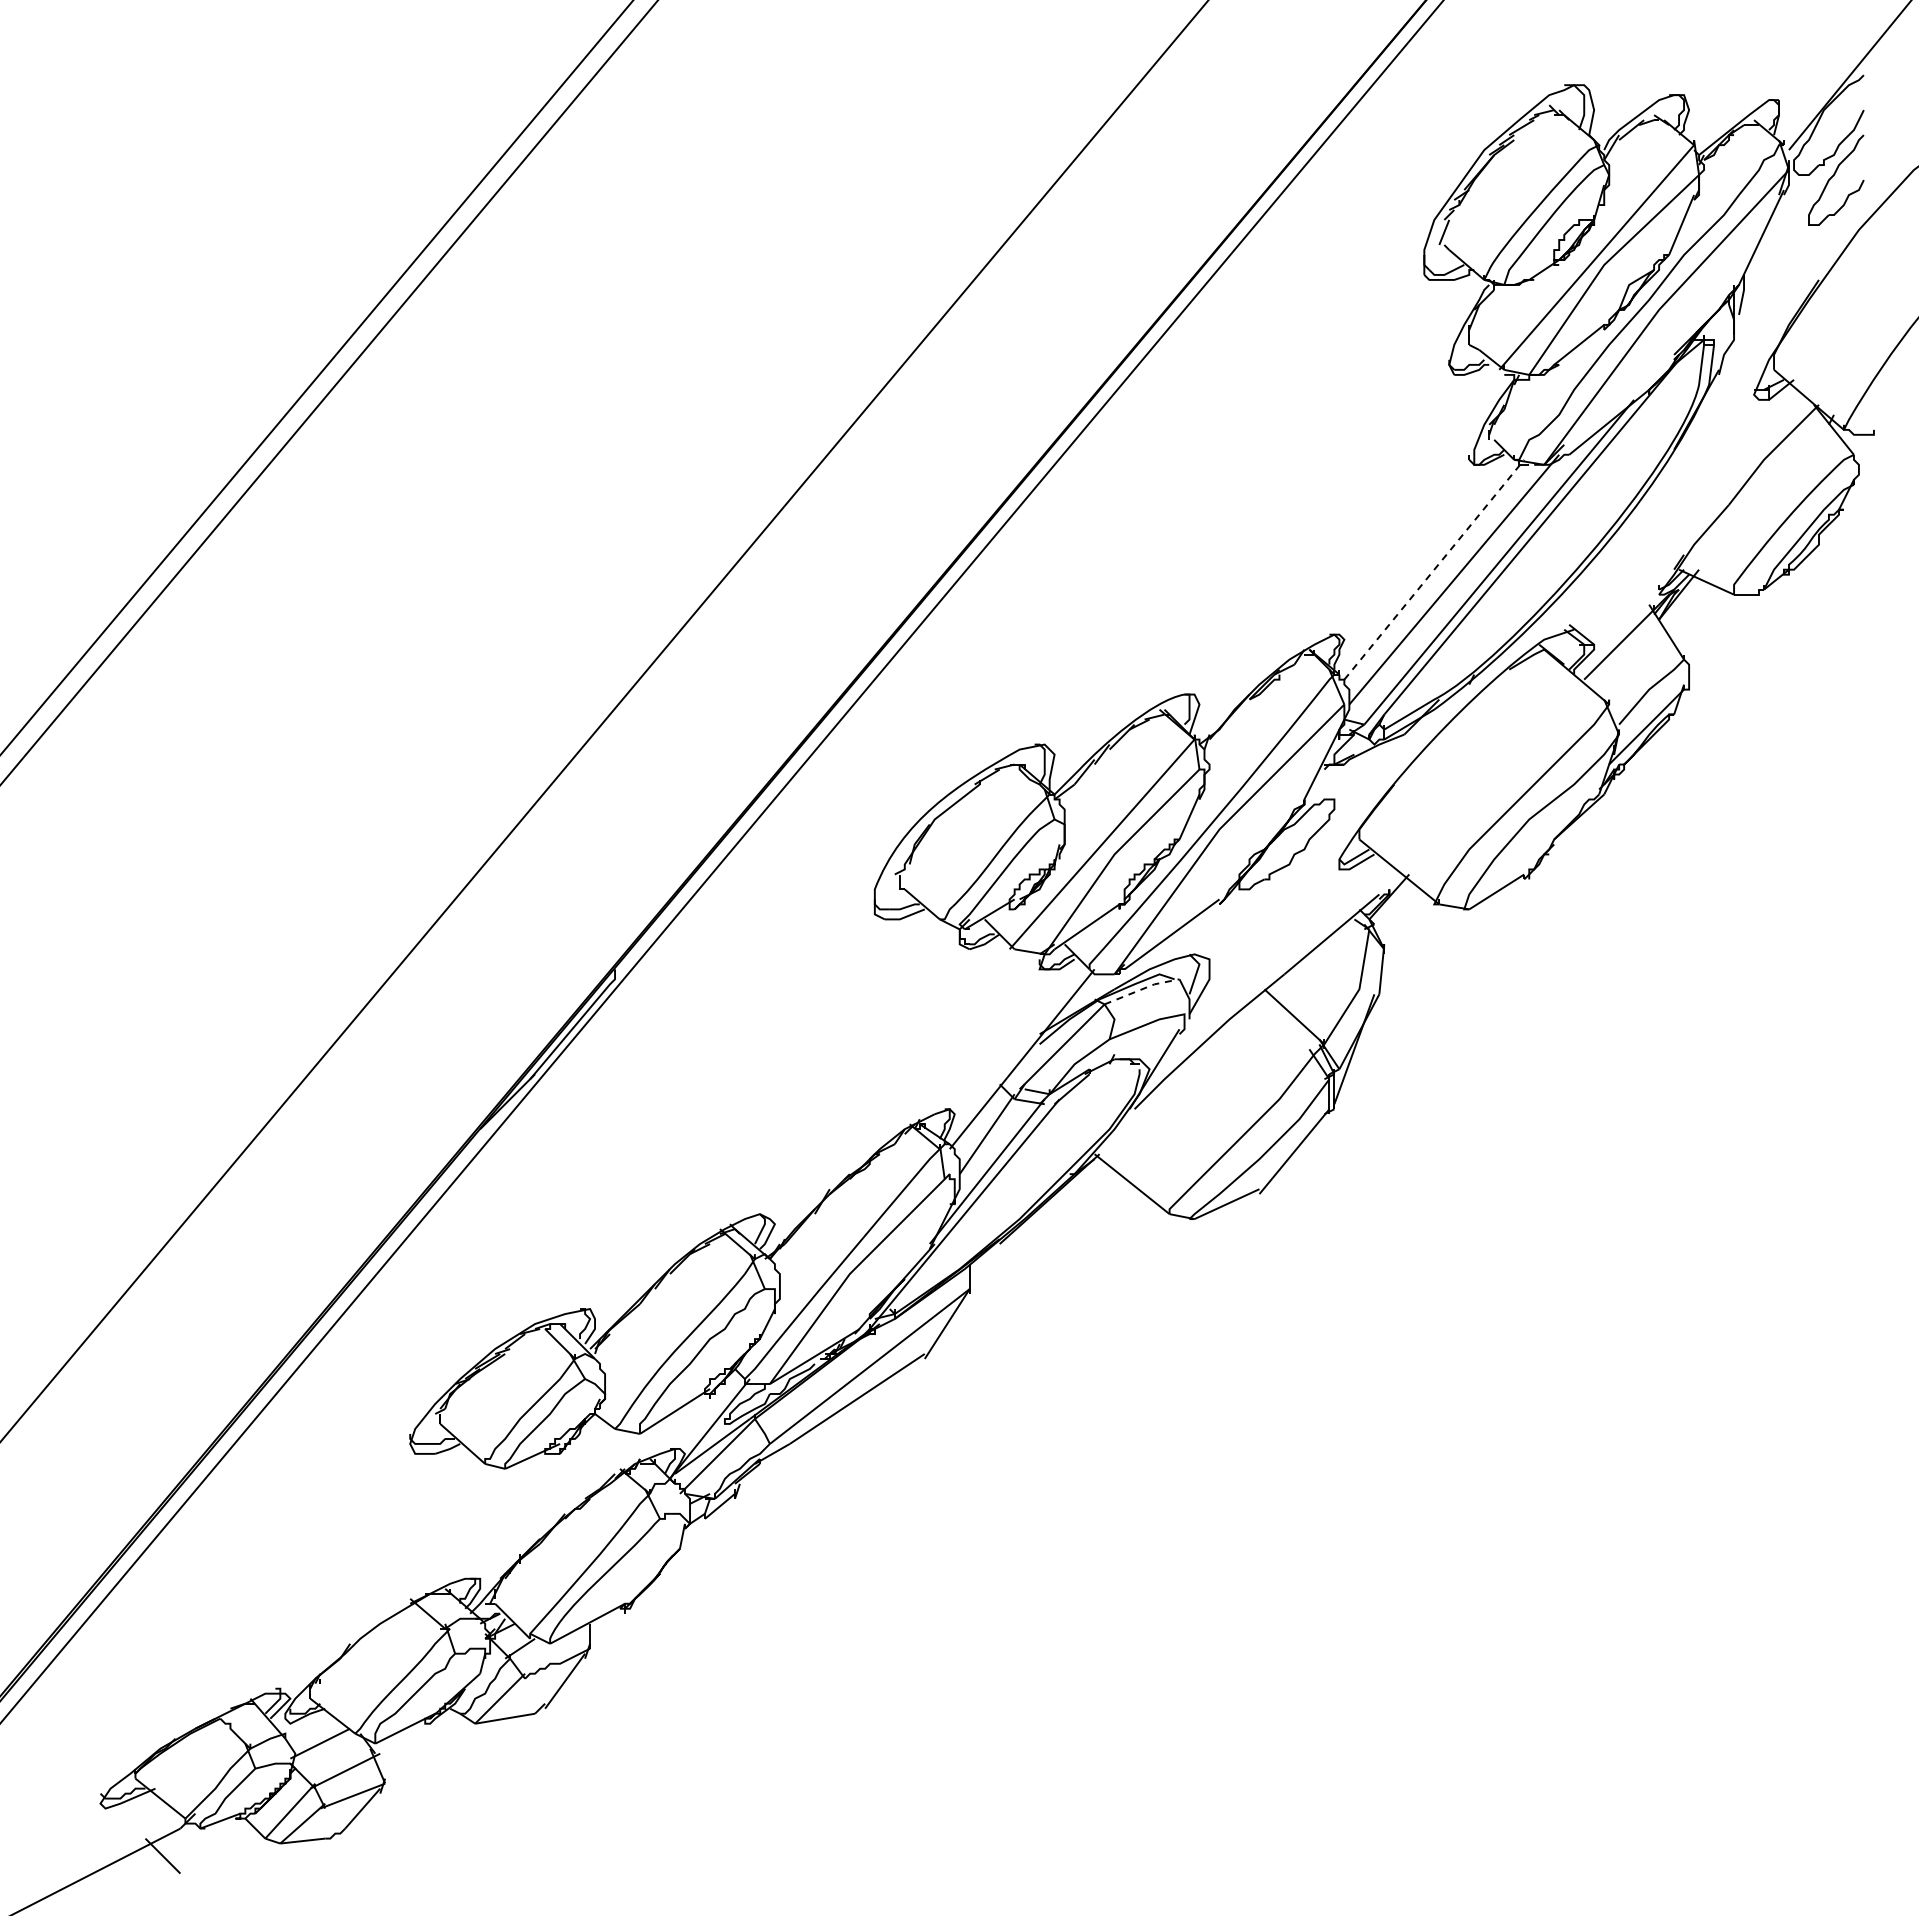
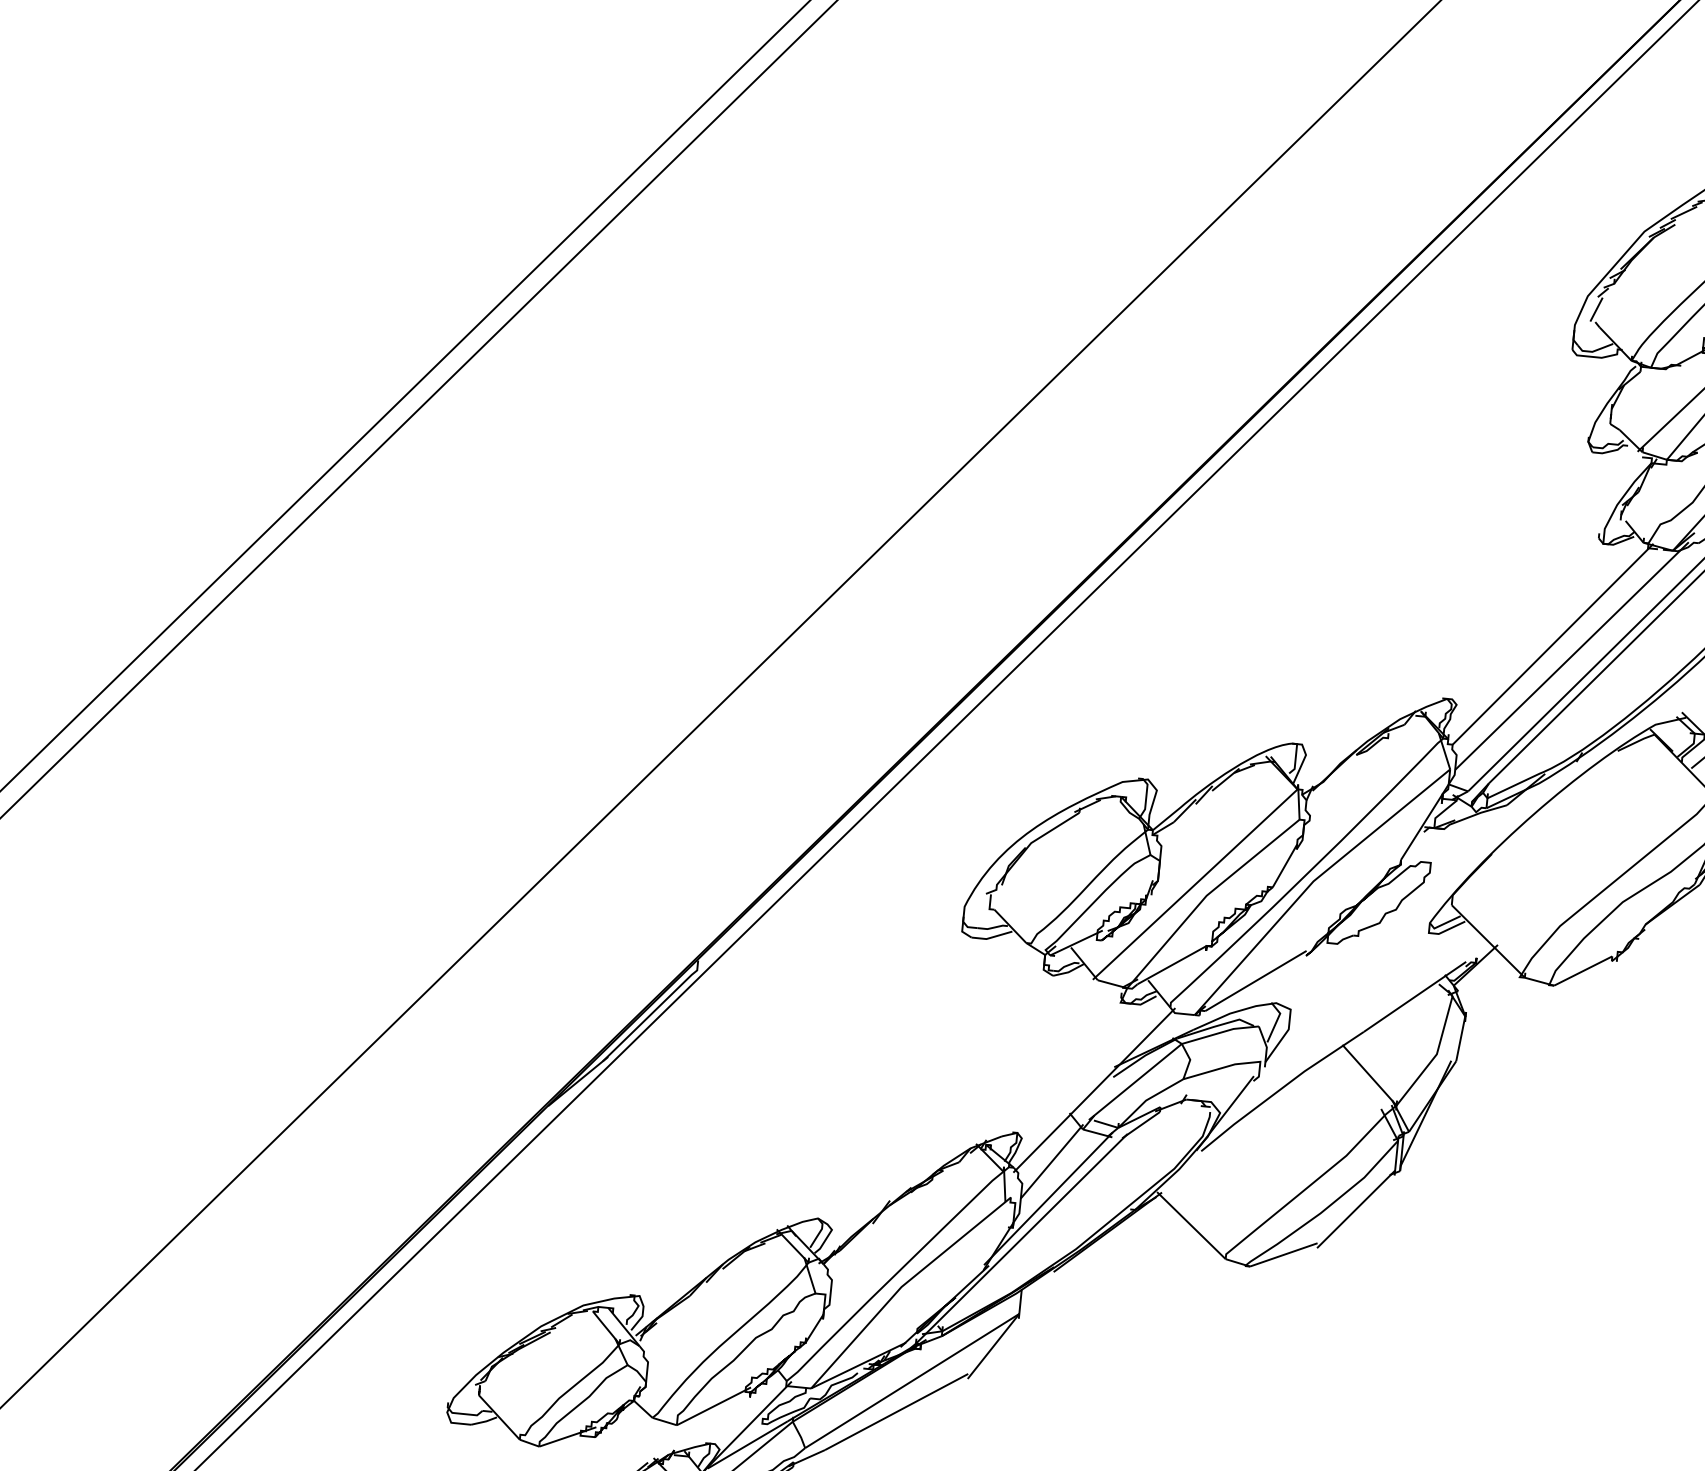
line: (1434, 569) -> (1553, 644), dashed -> solid
line: (1142, 989) -> (1221, 1032), dashed -> solid

